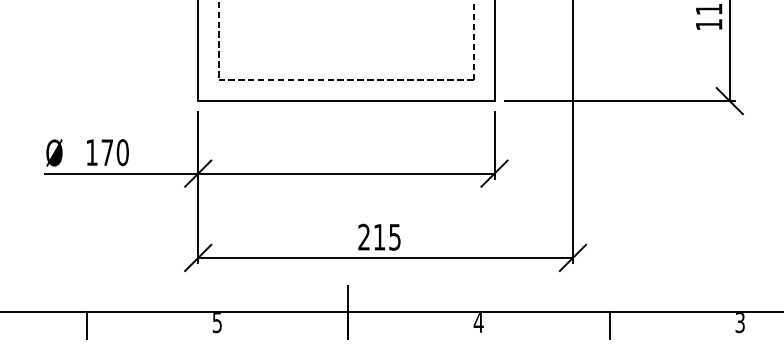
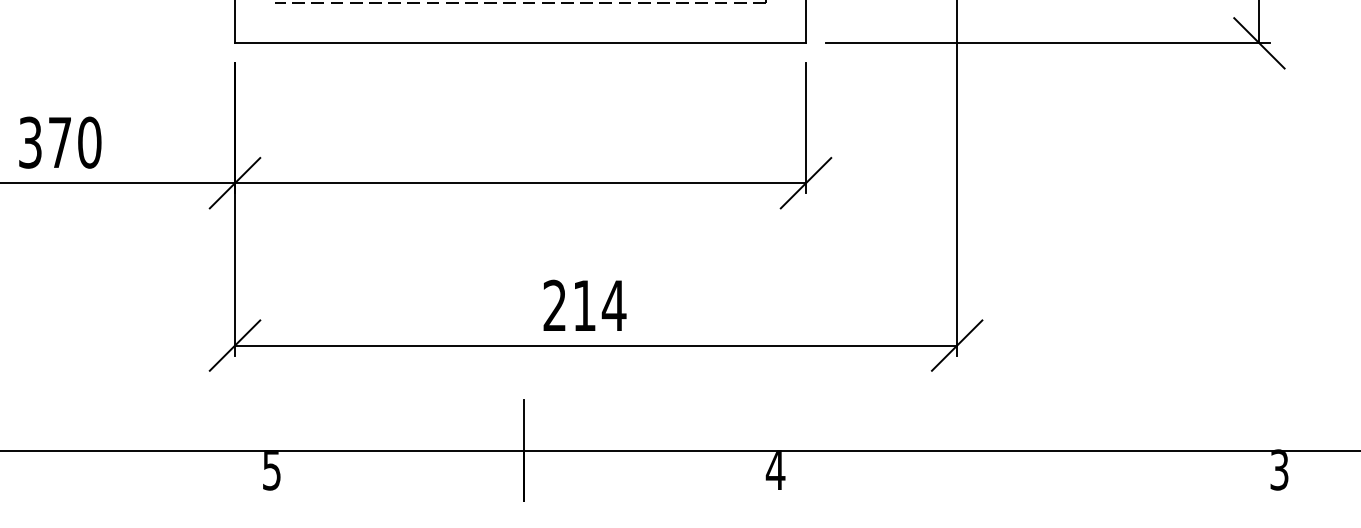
text: (91, 152) -> (29, 142), 170 -> 370
text: (394, 237) -> (613, 306), 215 -> 214
line: (86, 325) -> (19, 475), removed
line: (609, 325) -> (1027, 475), removed

